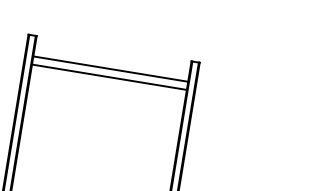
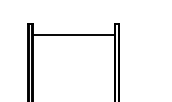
line: (108, 77) -> (73, 39), removed

